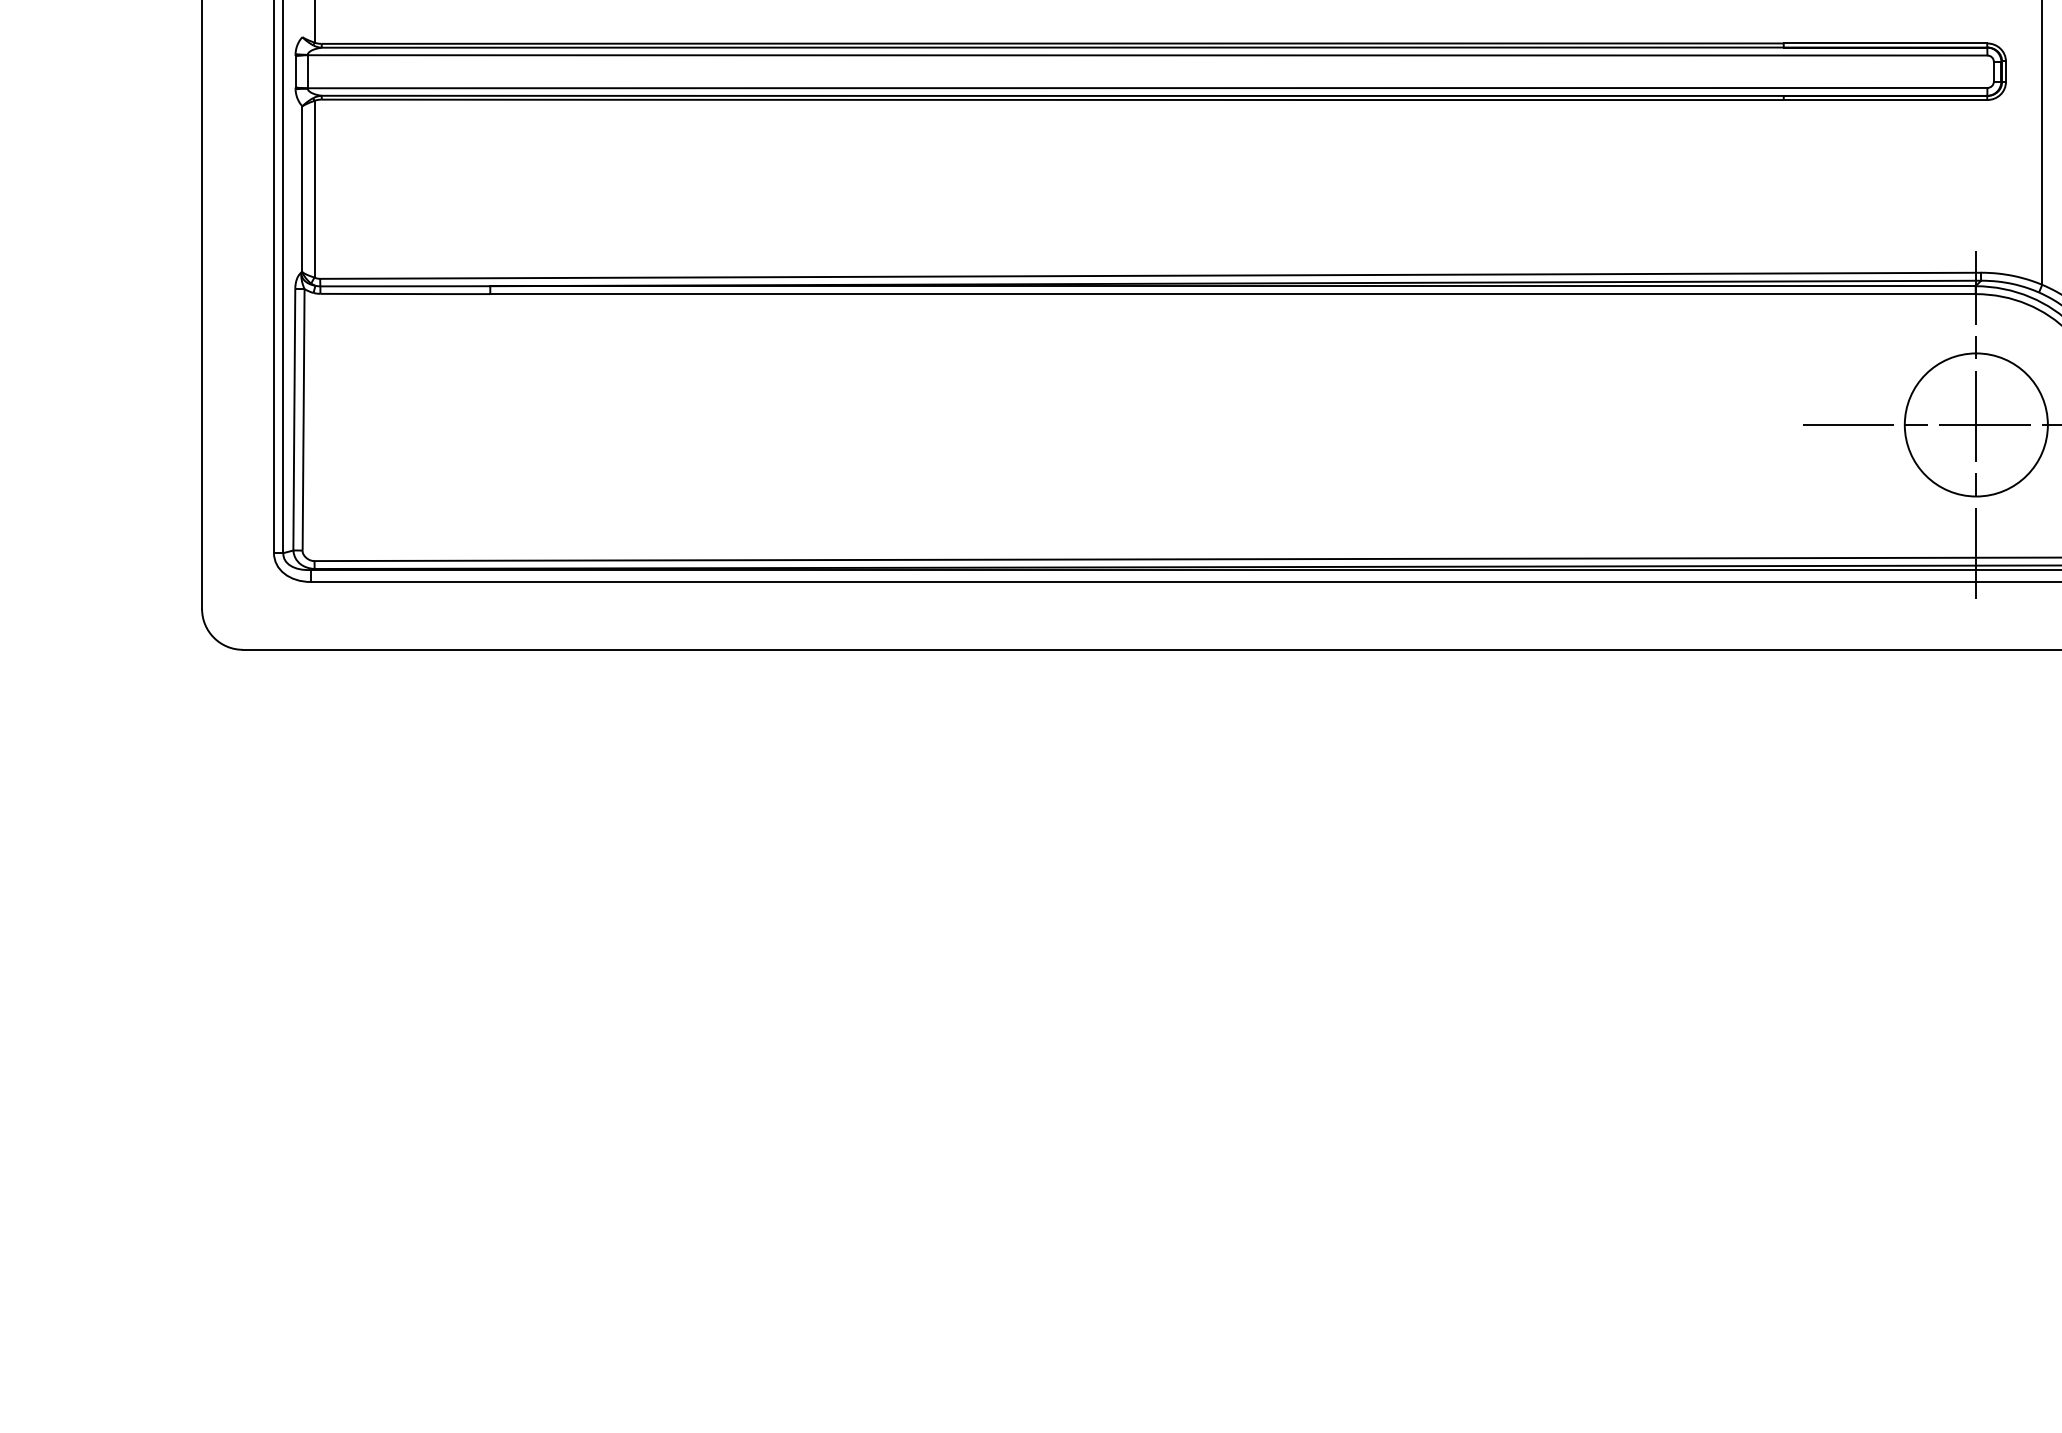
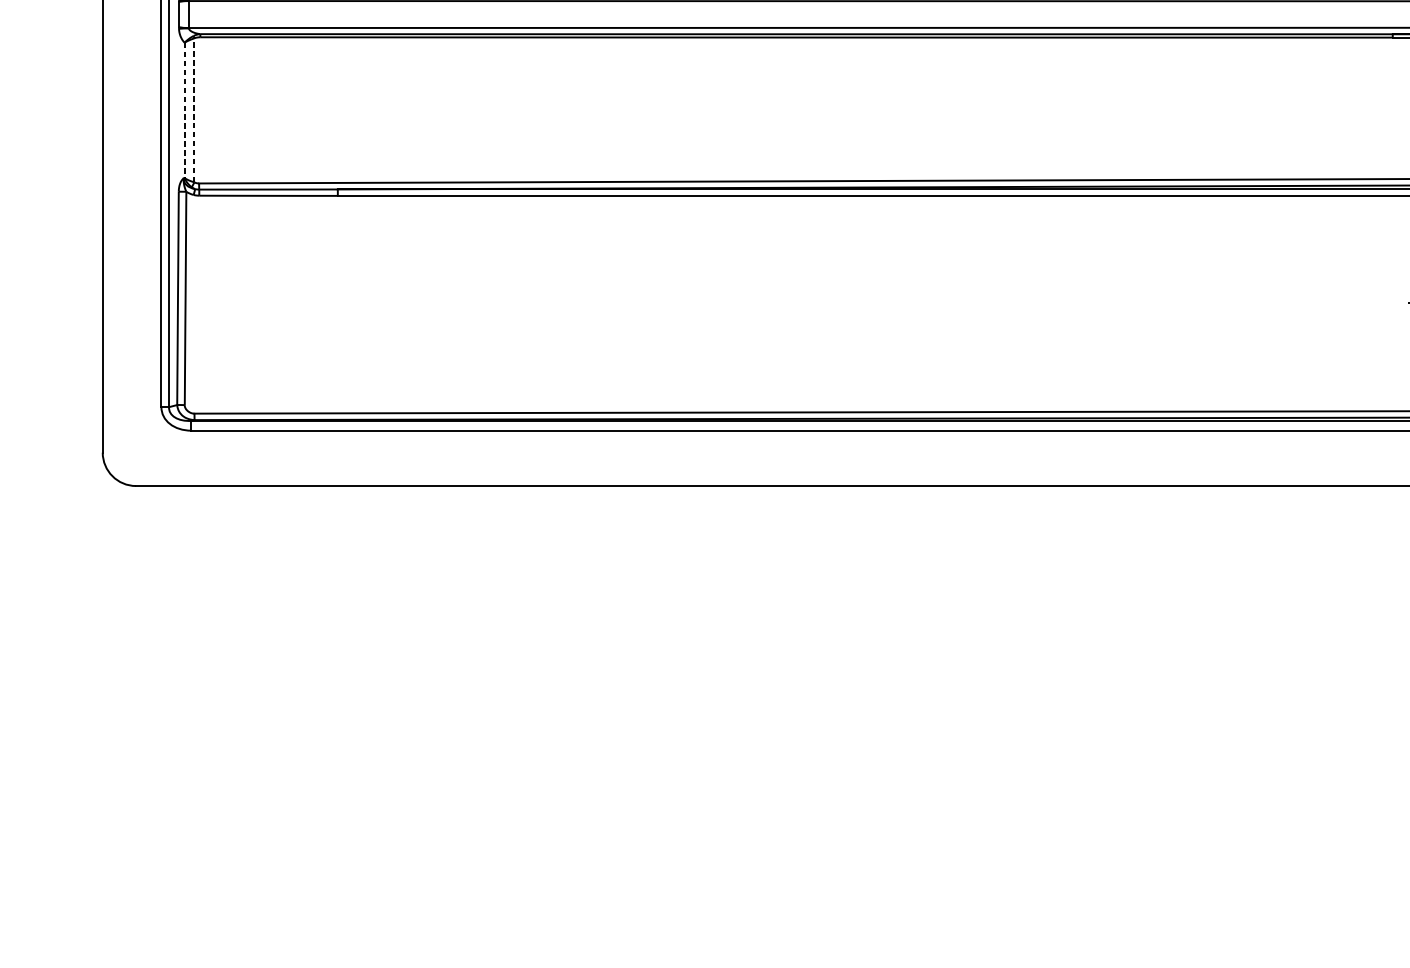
line: (314, 188) -> (194, 109), solid -> dashed
line: (302, 189) -> (184, 110), solid -> dashed

